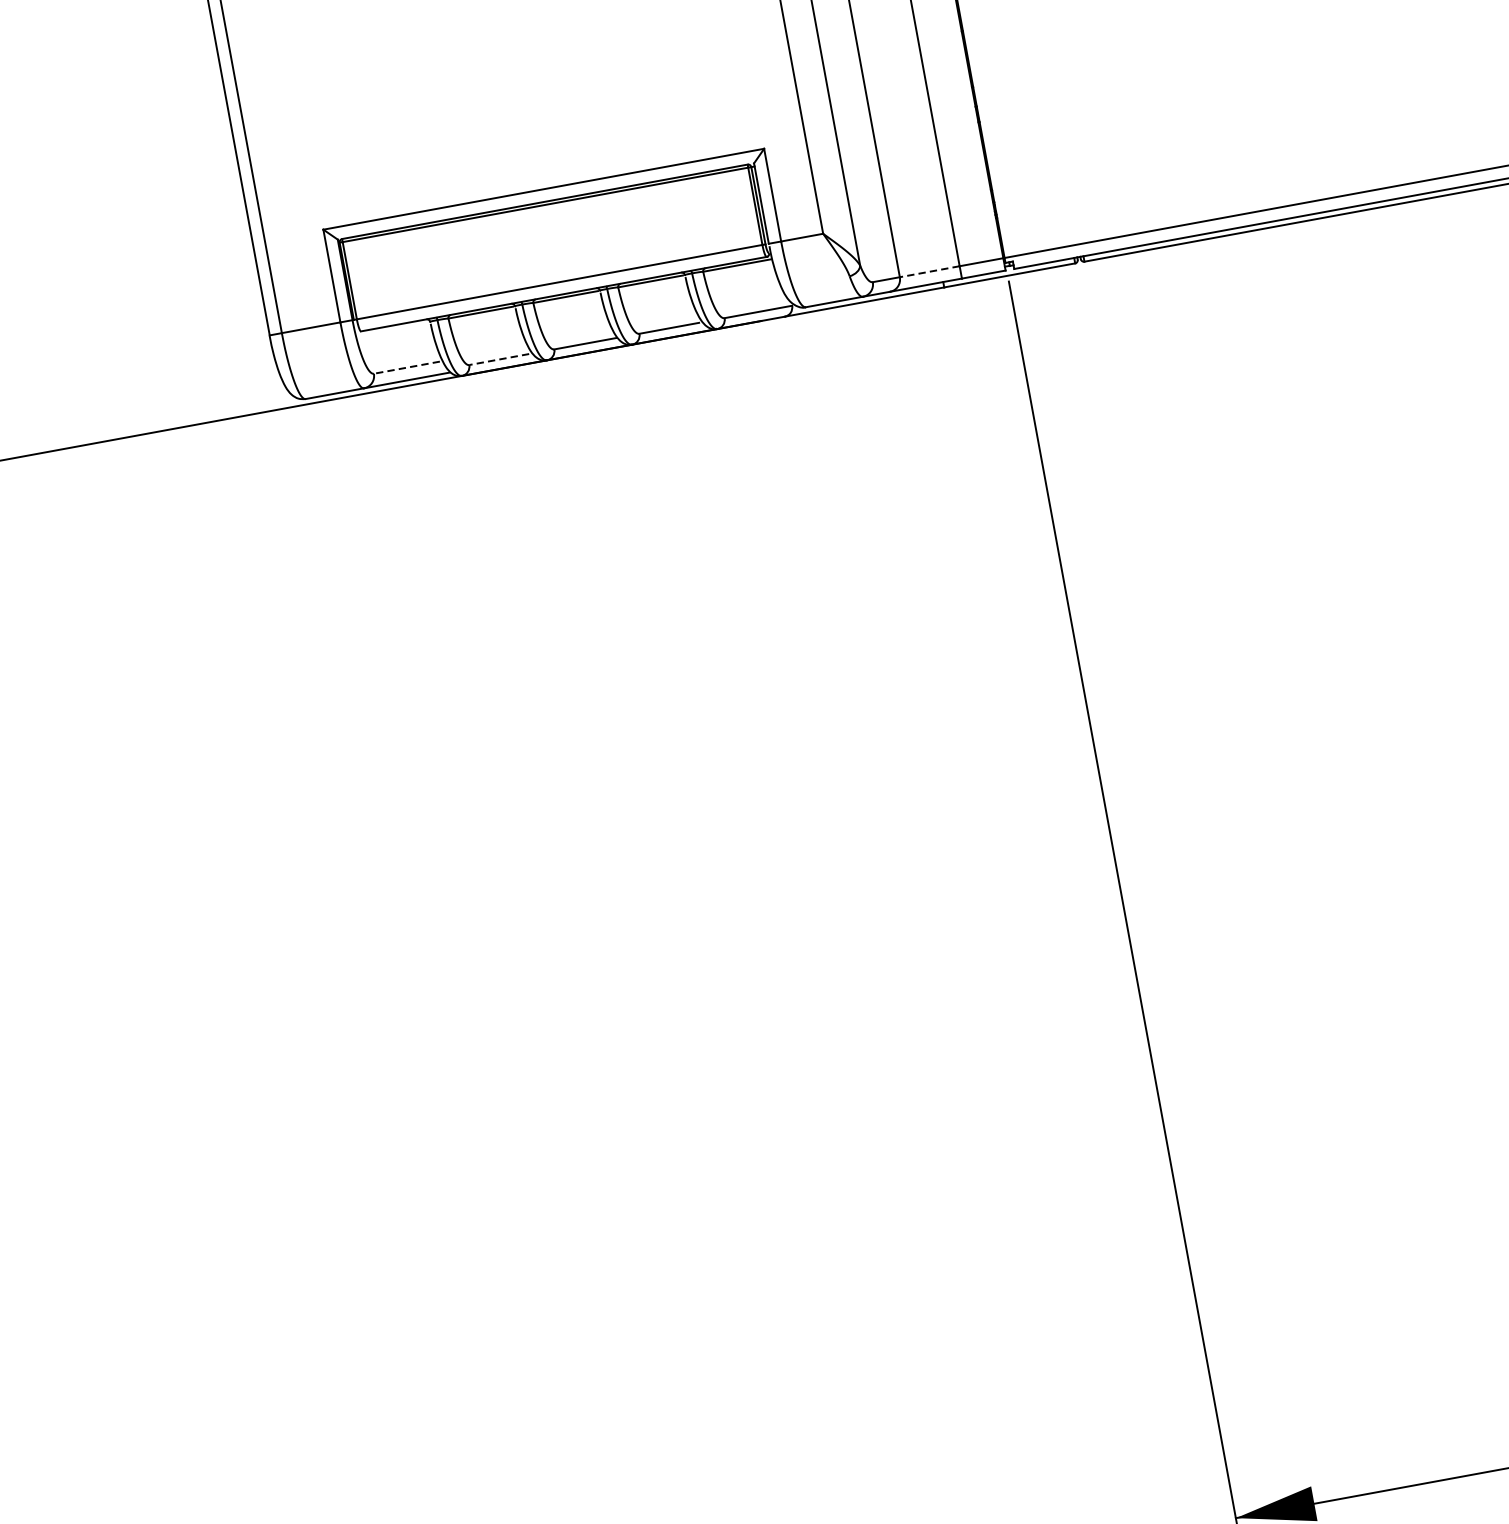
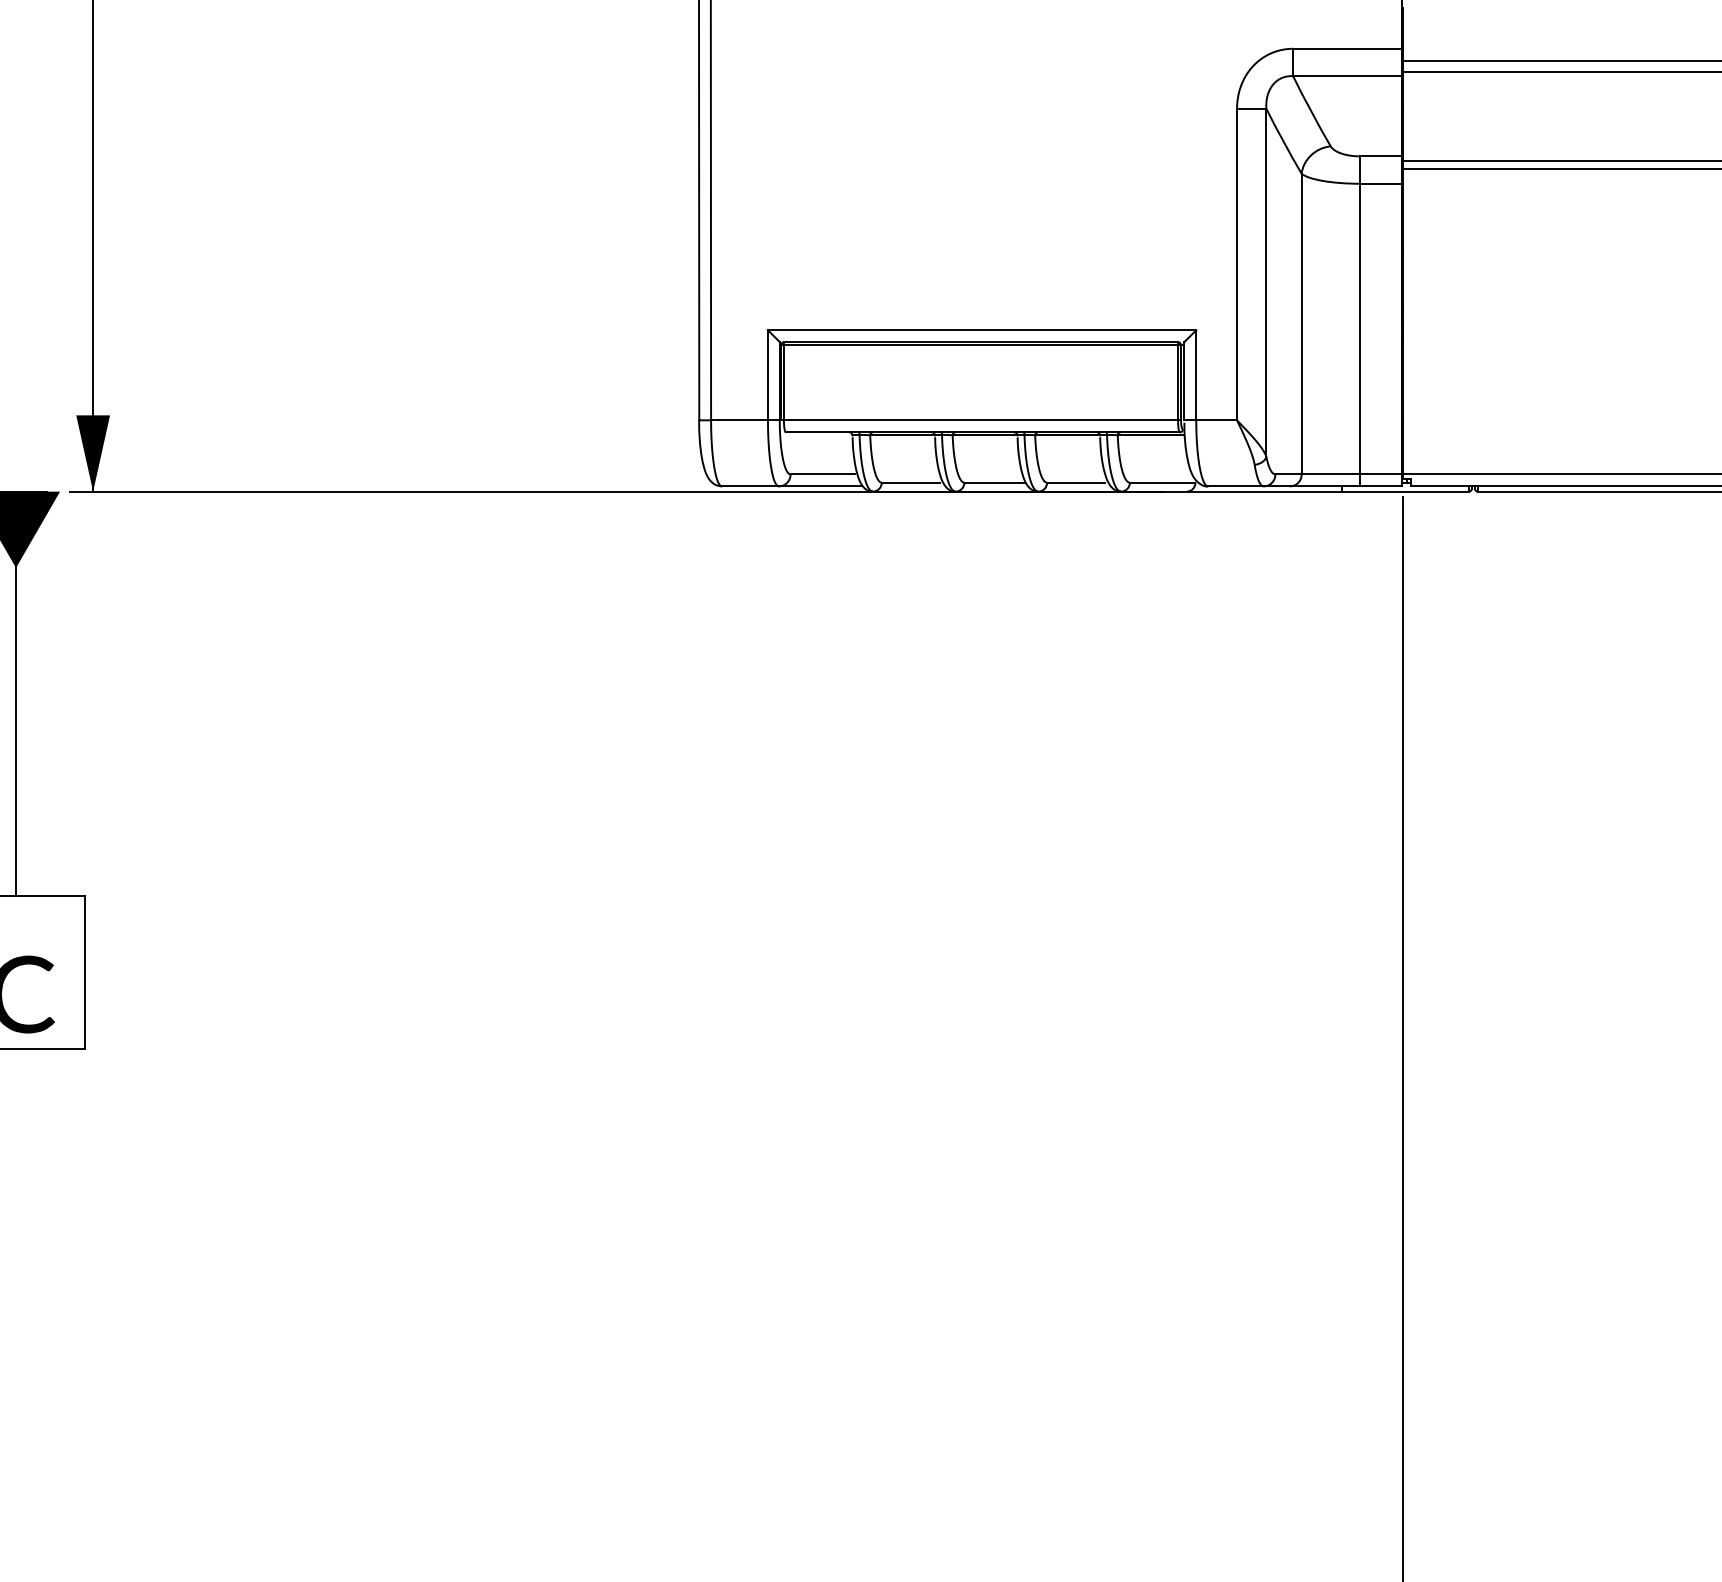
line: (929, 271) -> (1330, 474), dashed -> solid
line: (498, 359) -> (910, 482), dashed -> solid
line: (406, 367) -> (822, 474), dashed -> solid

